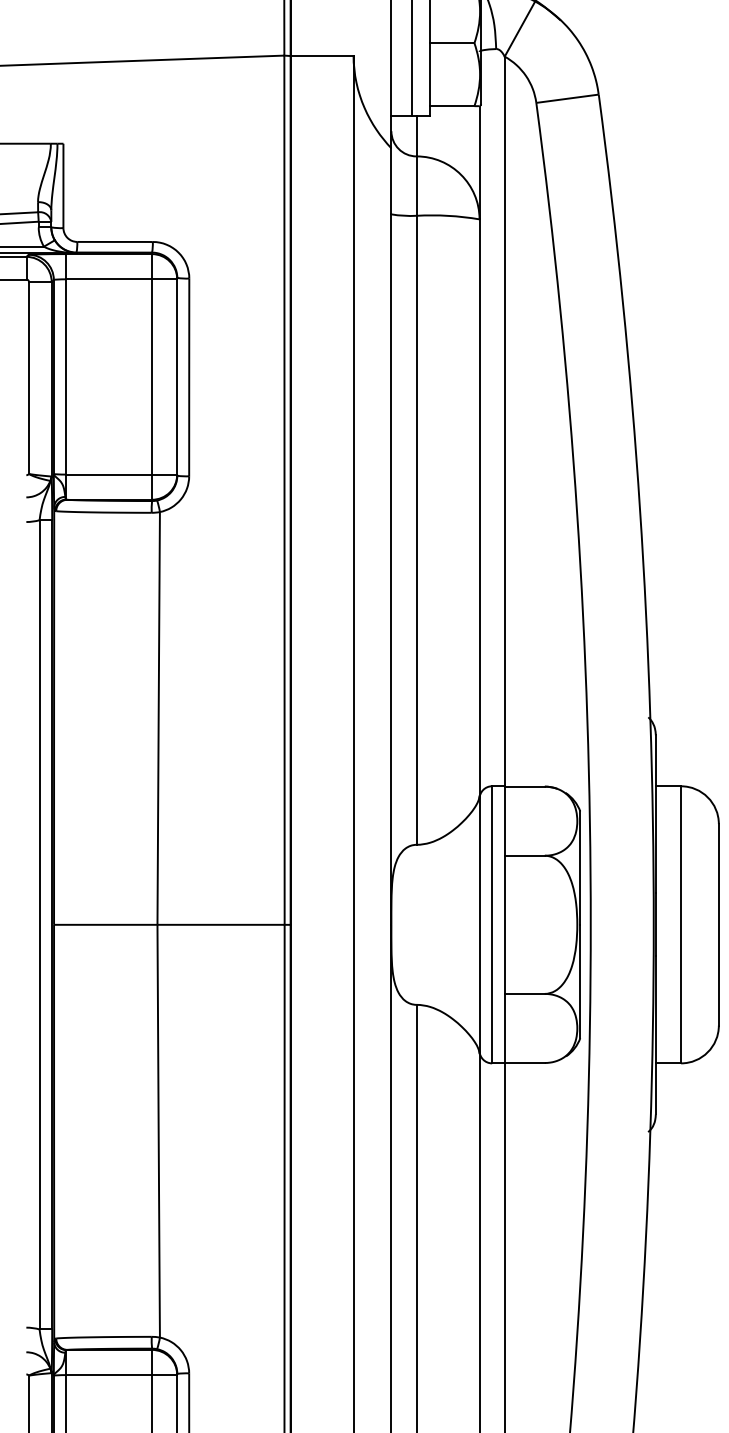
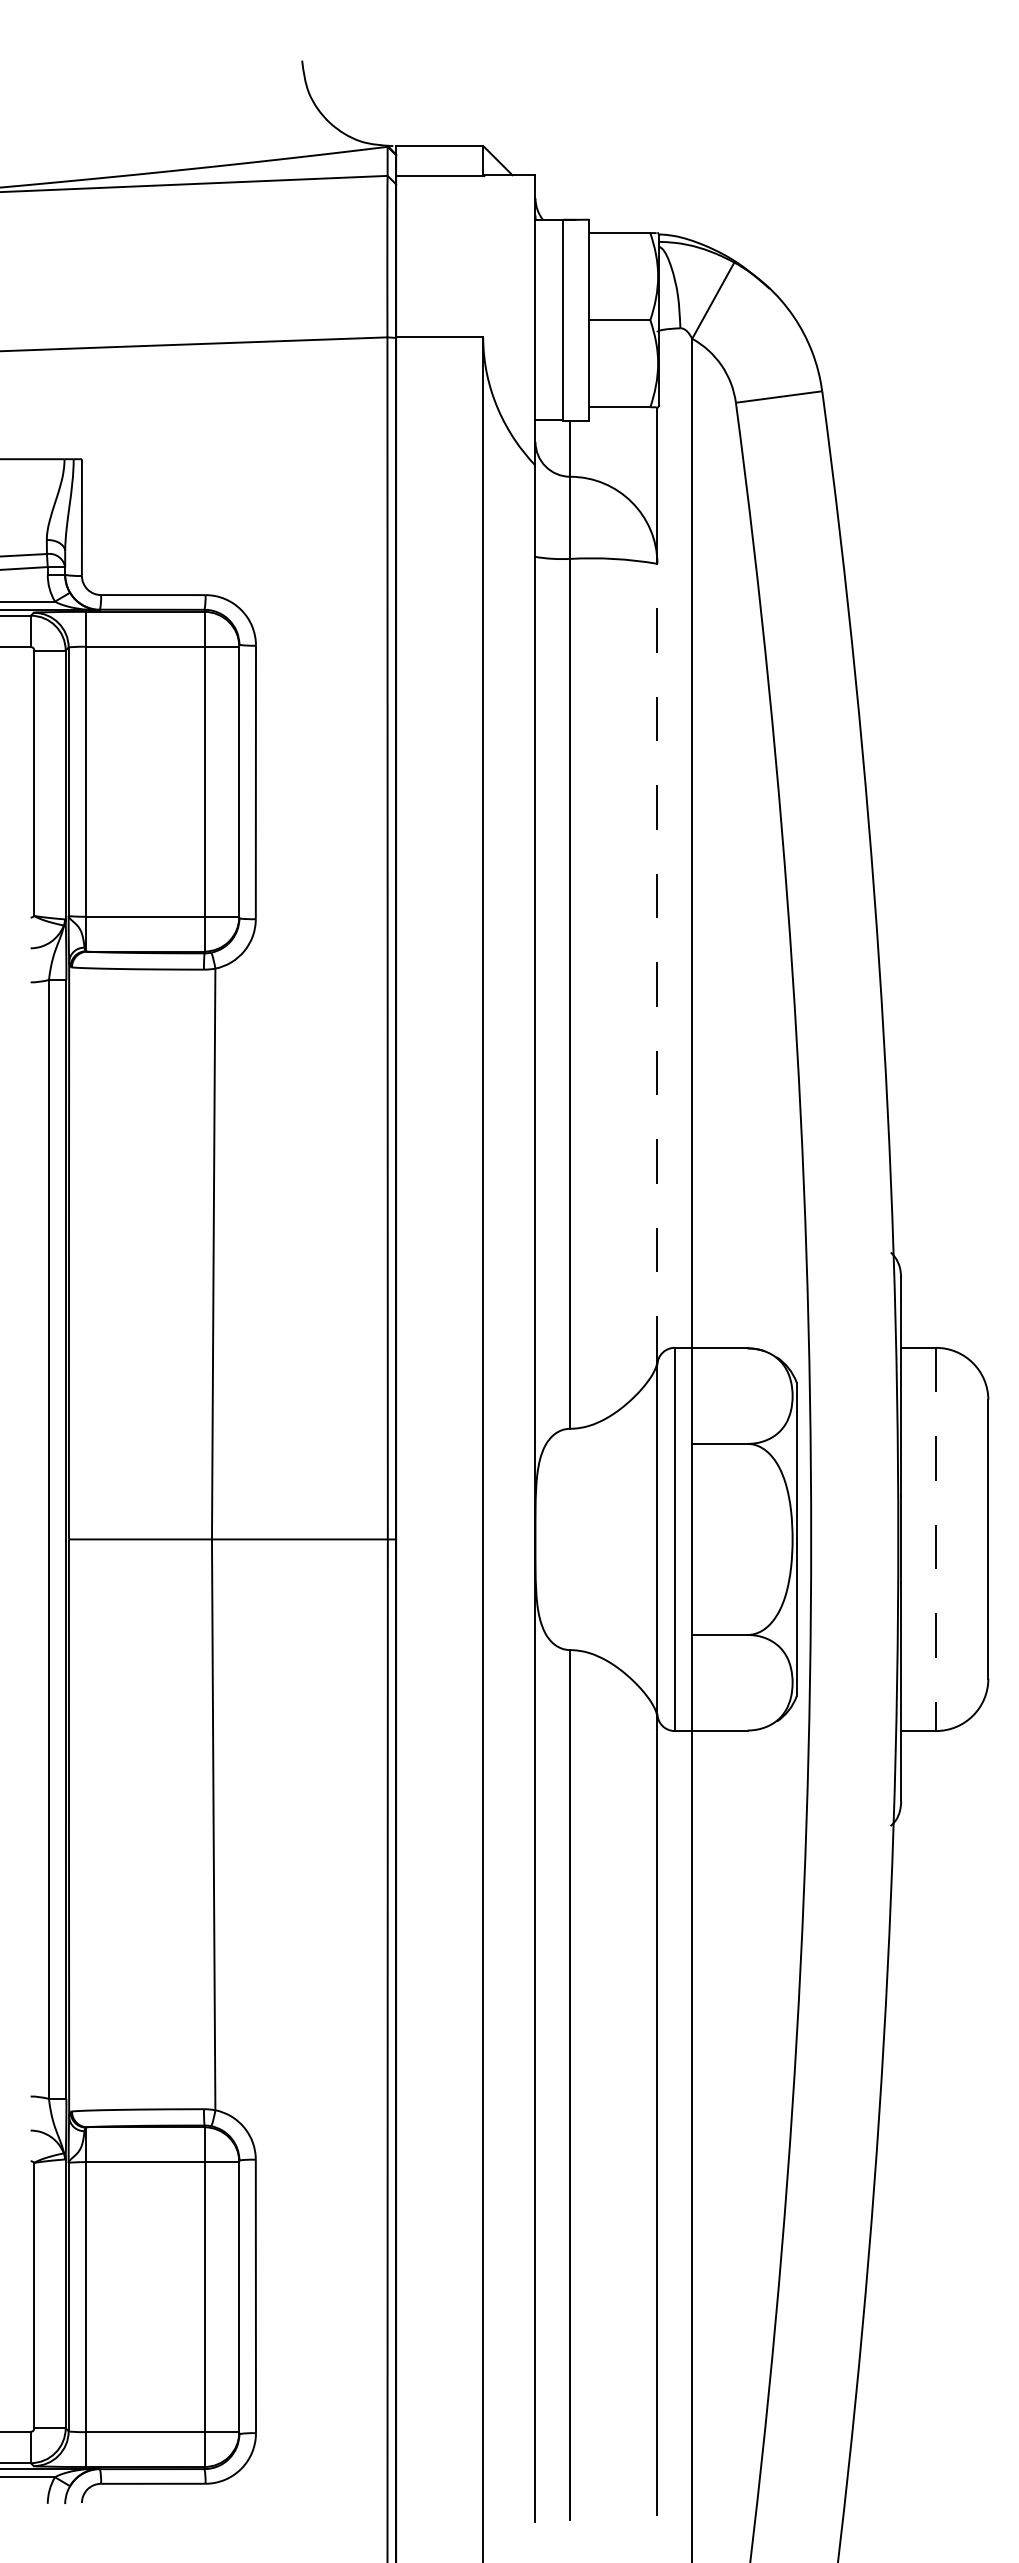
line: (479, 506) -> (657, 961), solid -> dashed
line: (681, 924) -> (936, 1539), solid -> dashed

